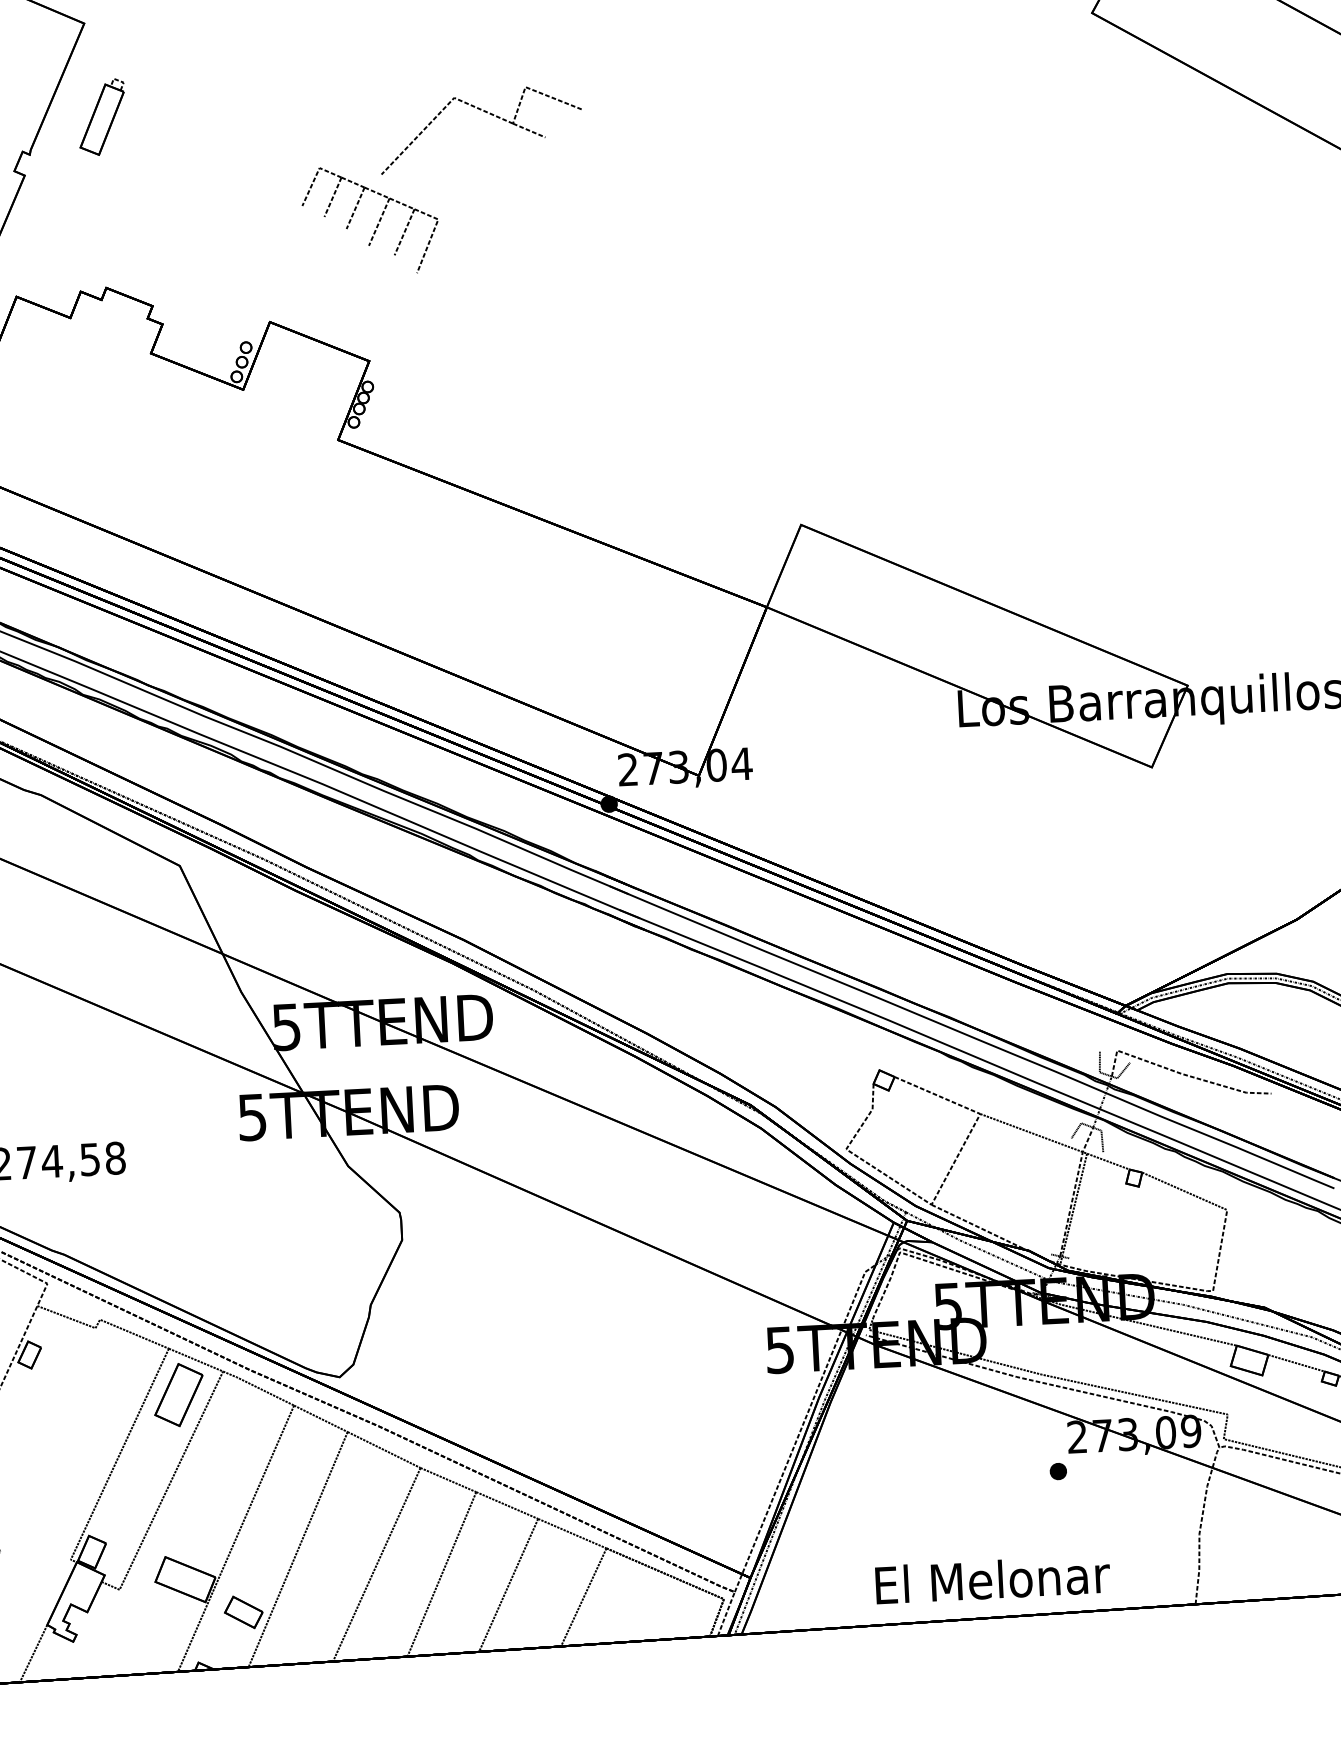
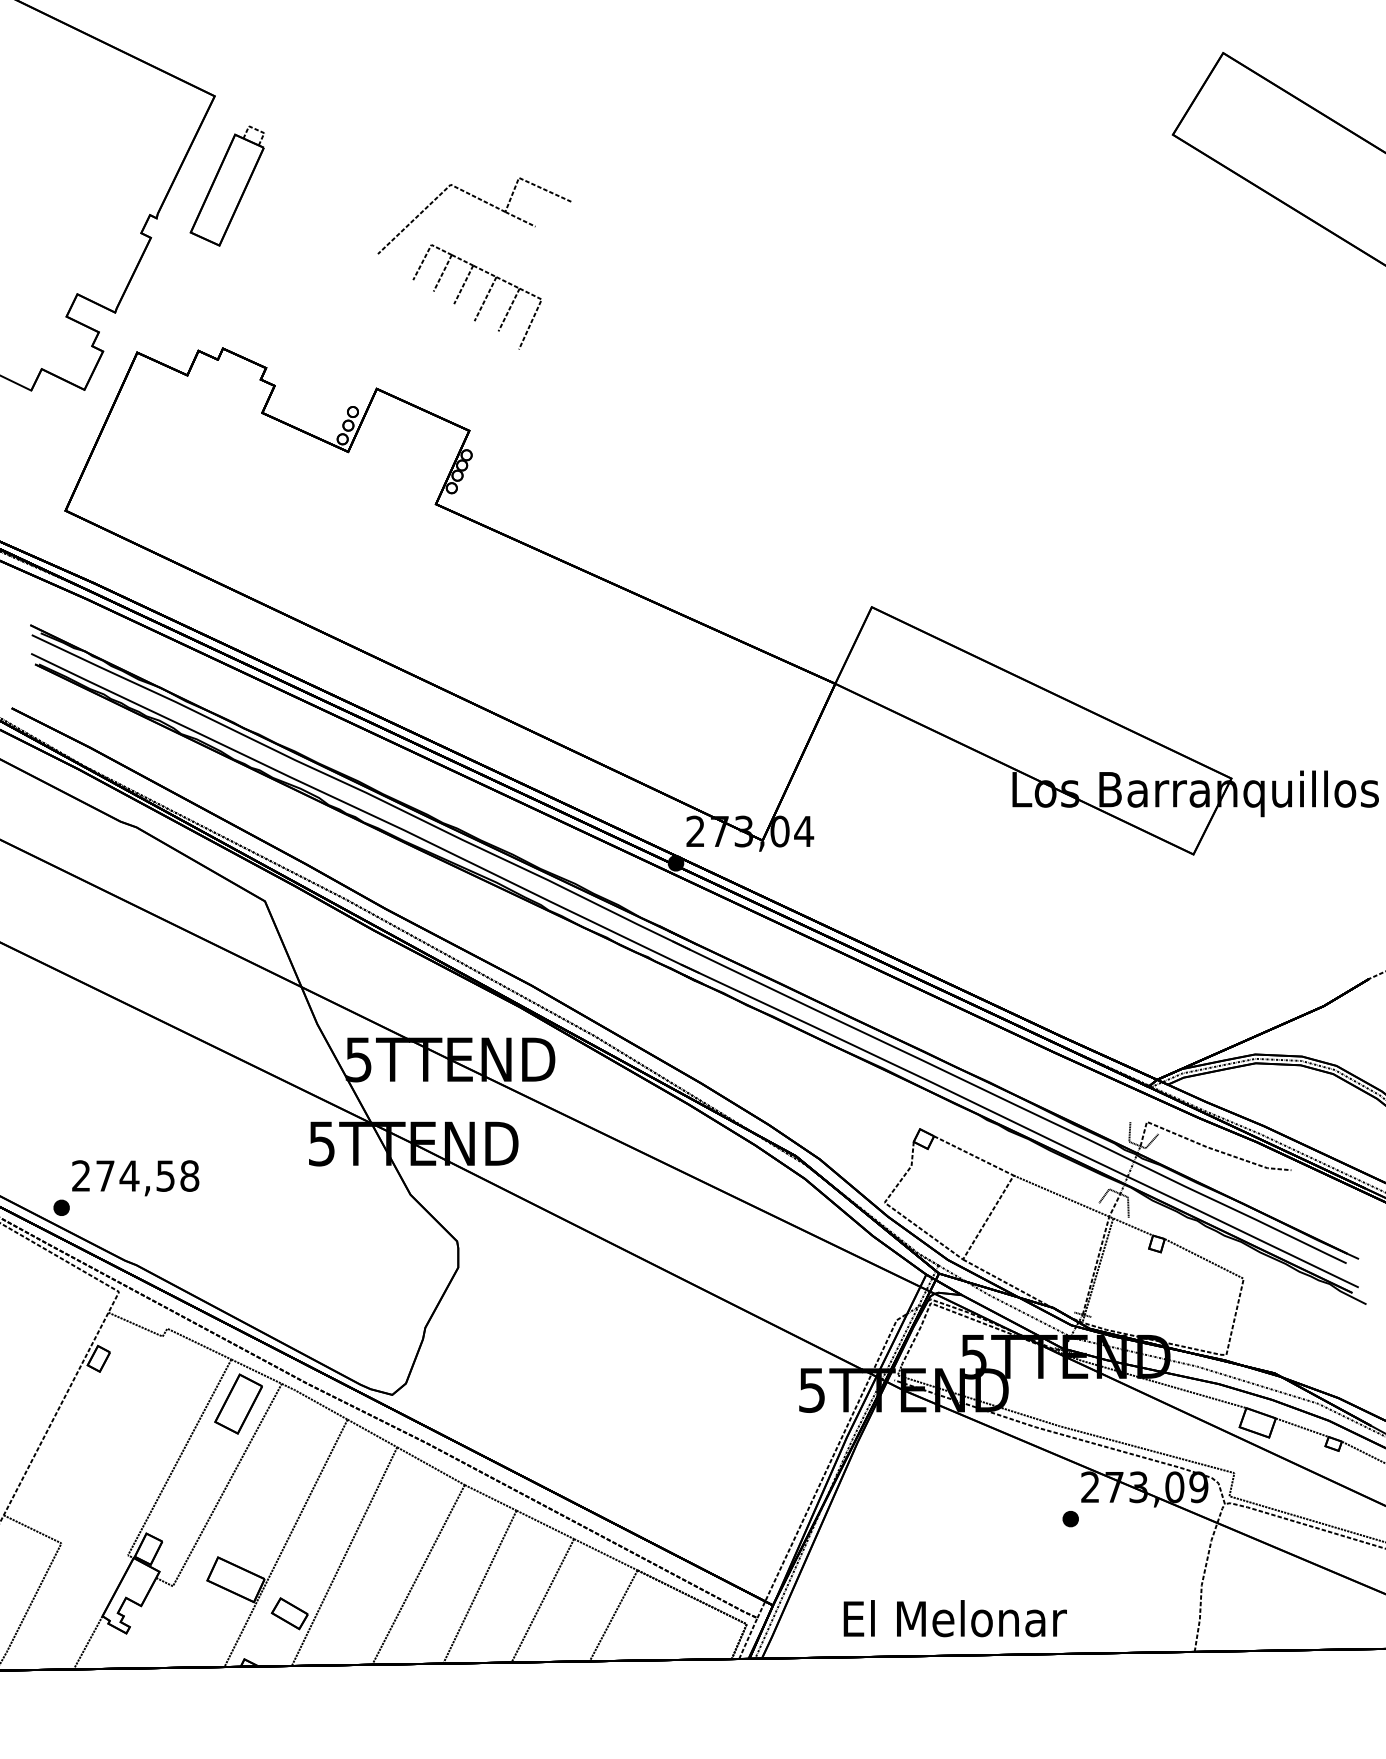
part: (485, 112) -> (479, 200), moved
part: (101, 116) -> (226, 185), size x1.67
text: (992, 1579) -> (954, 1618), moved

